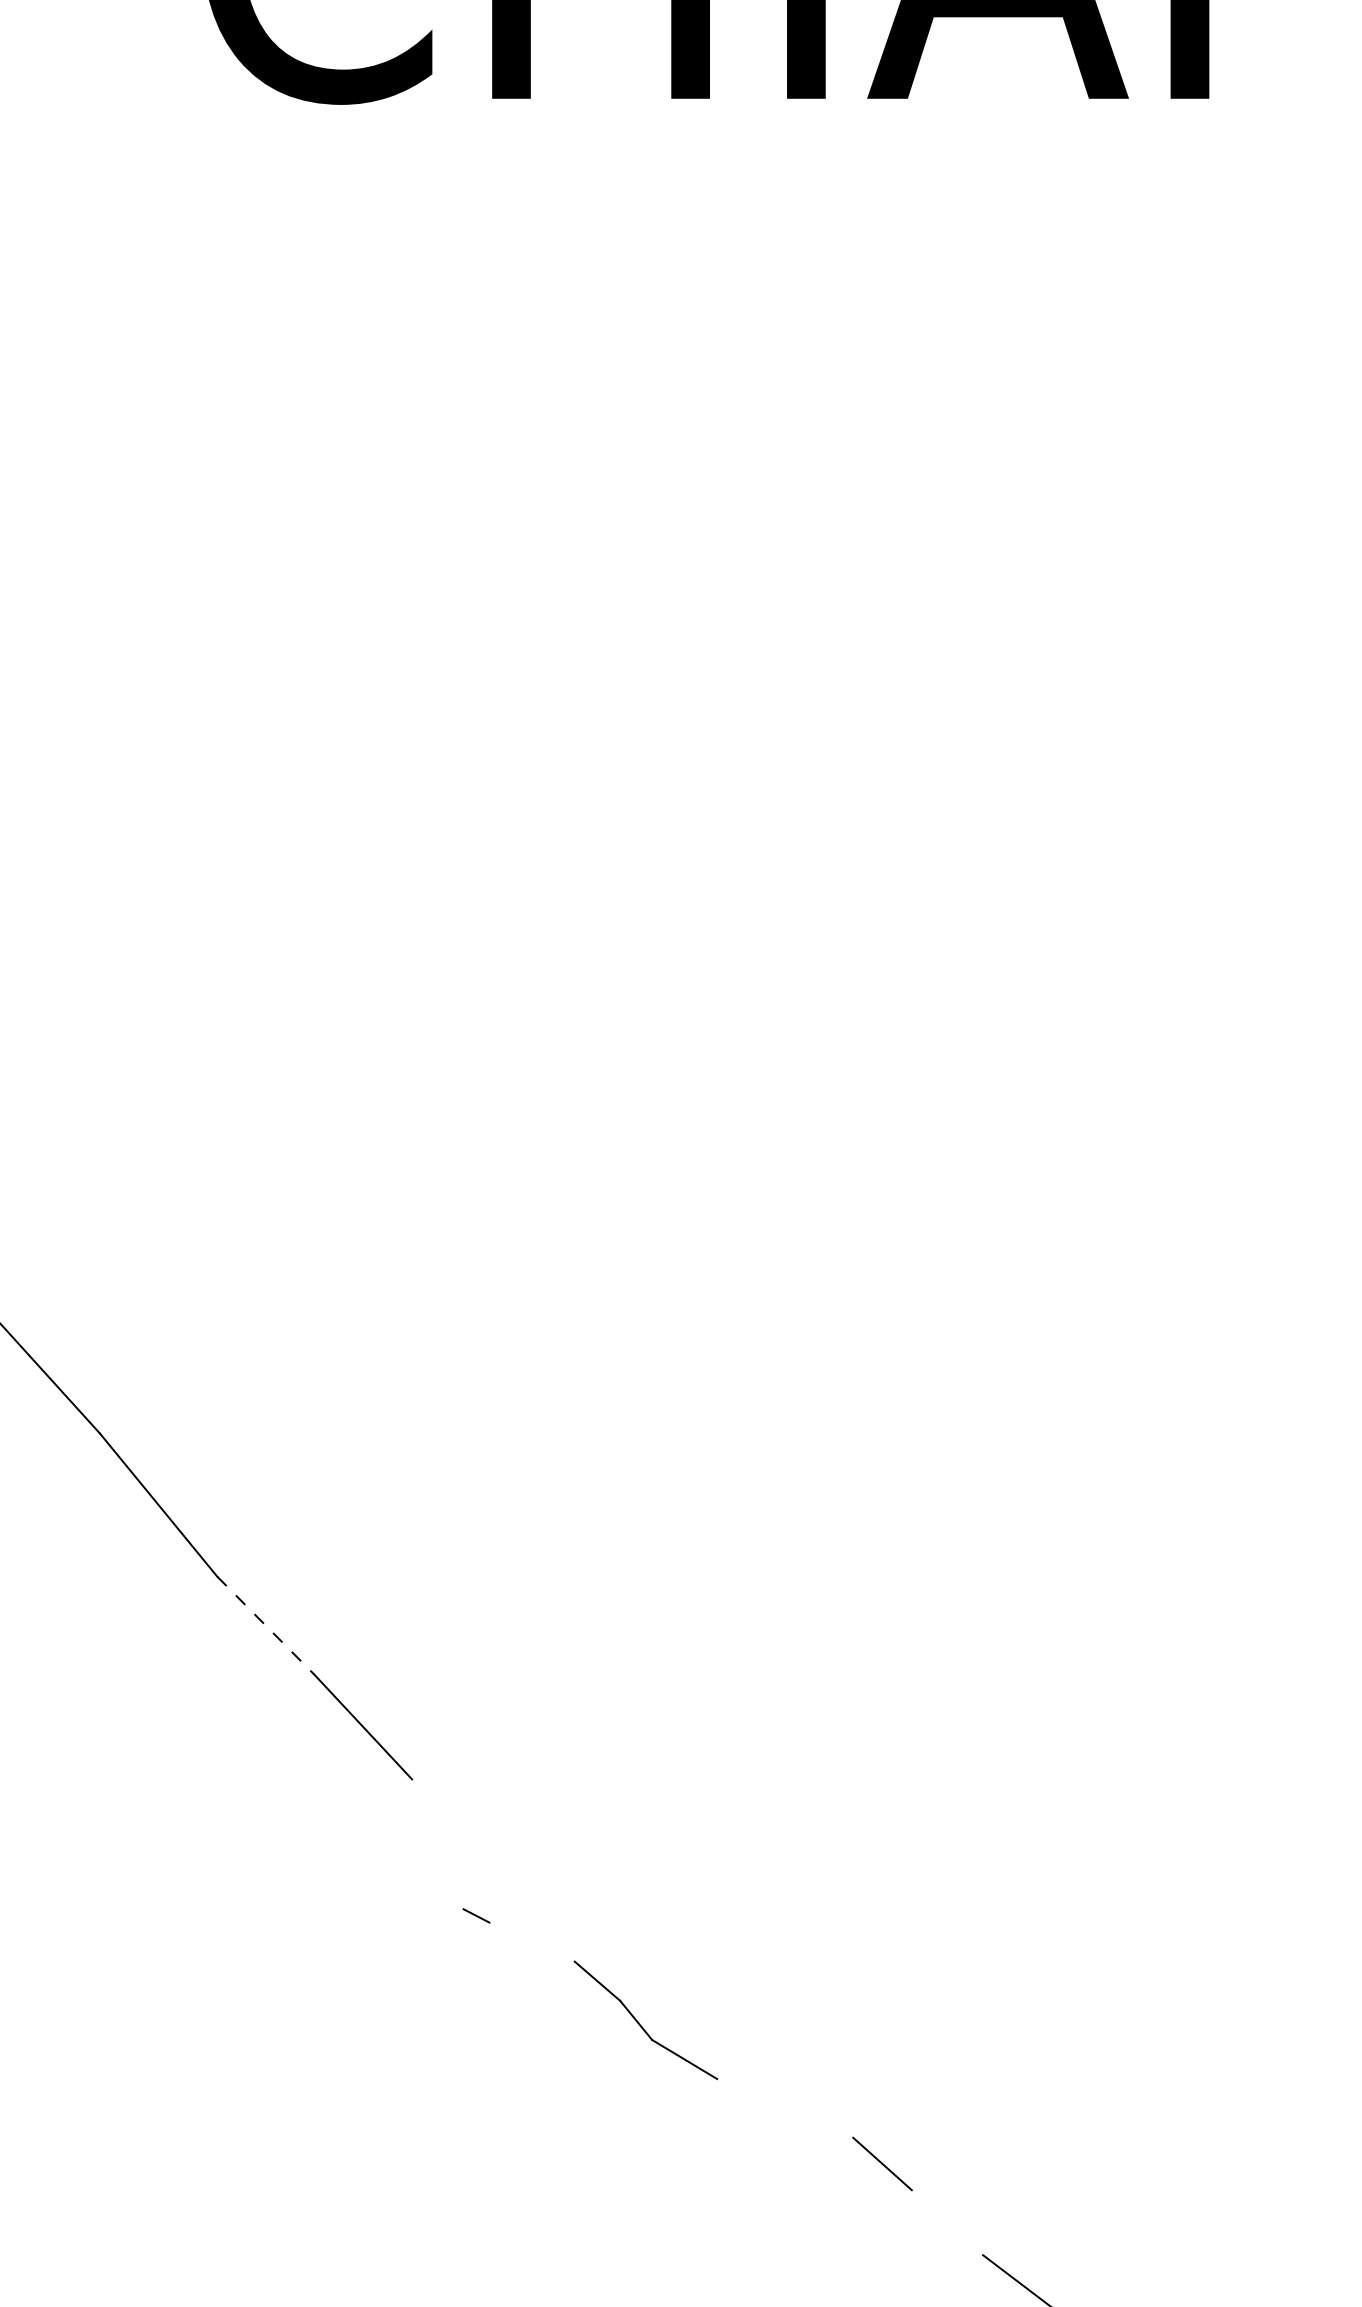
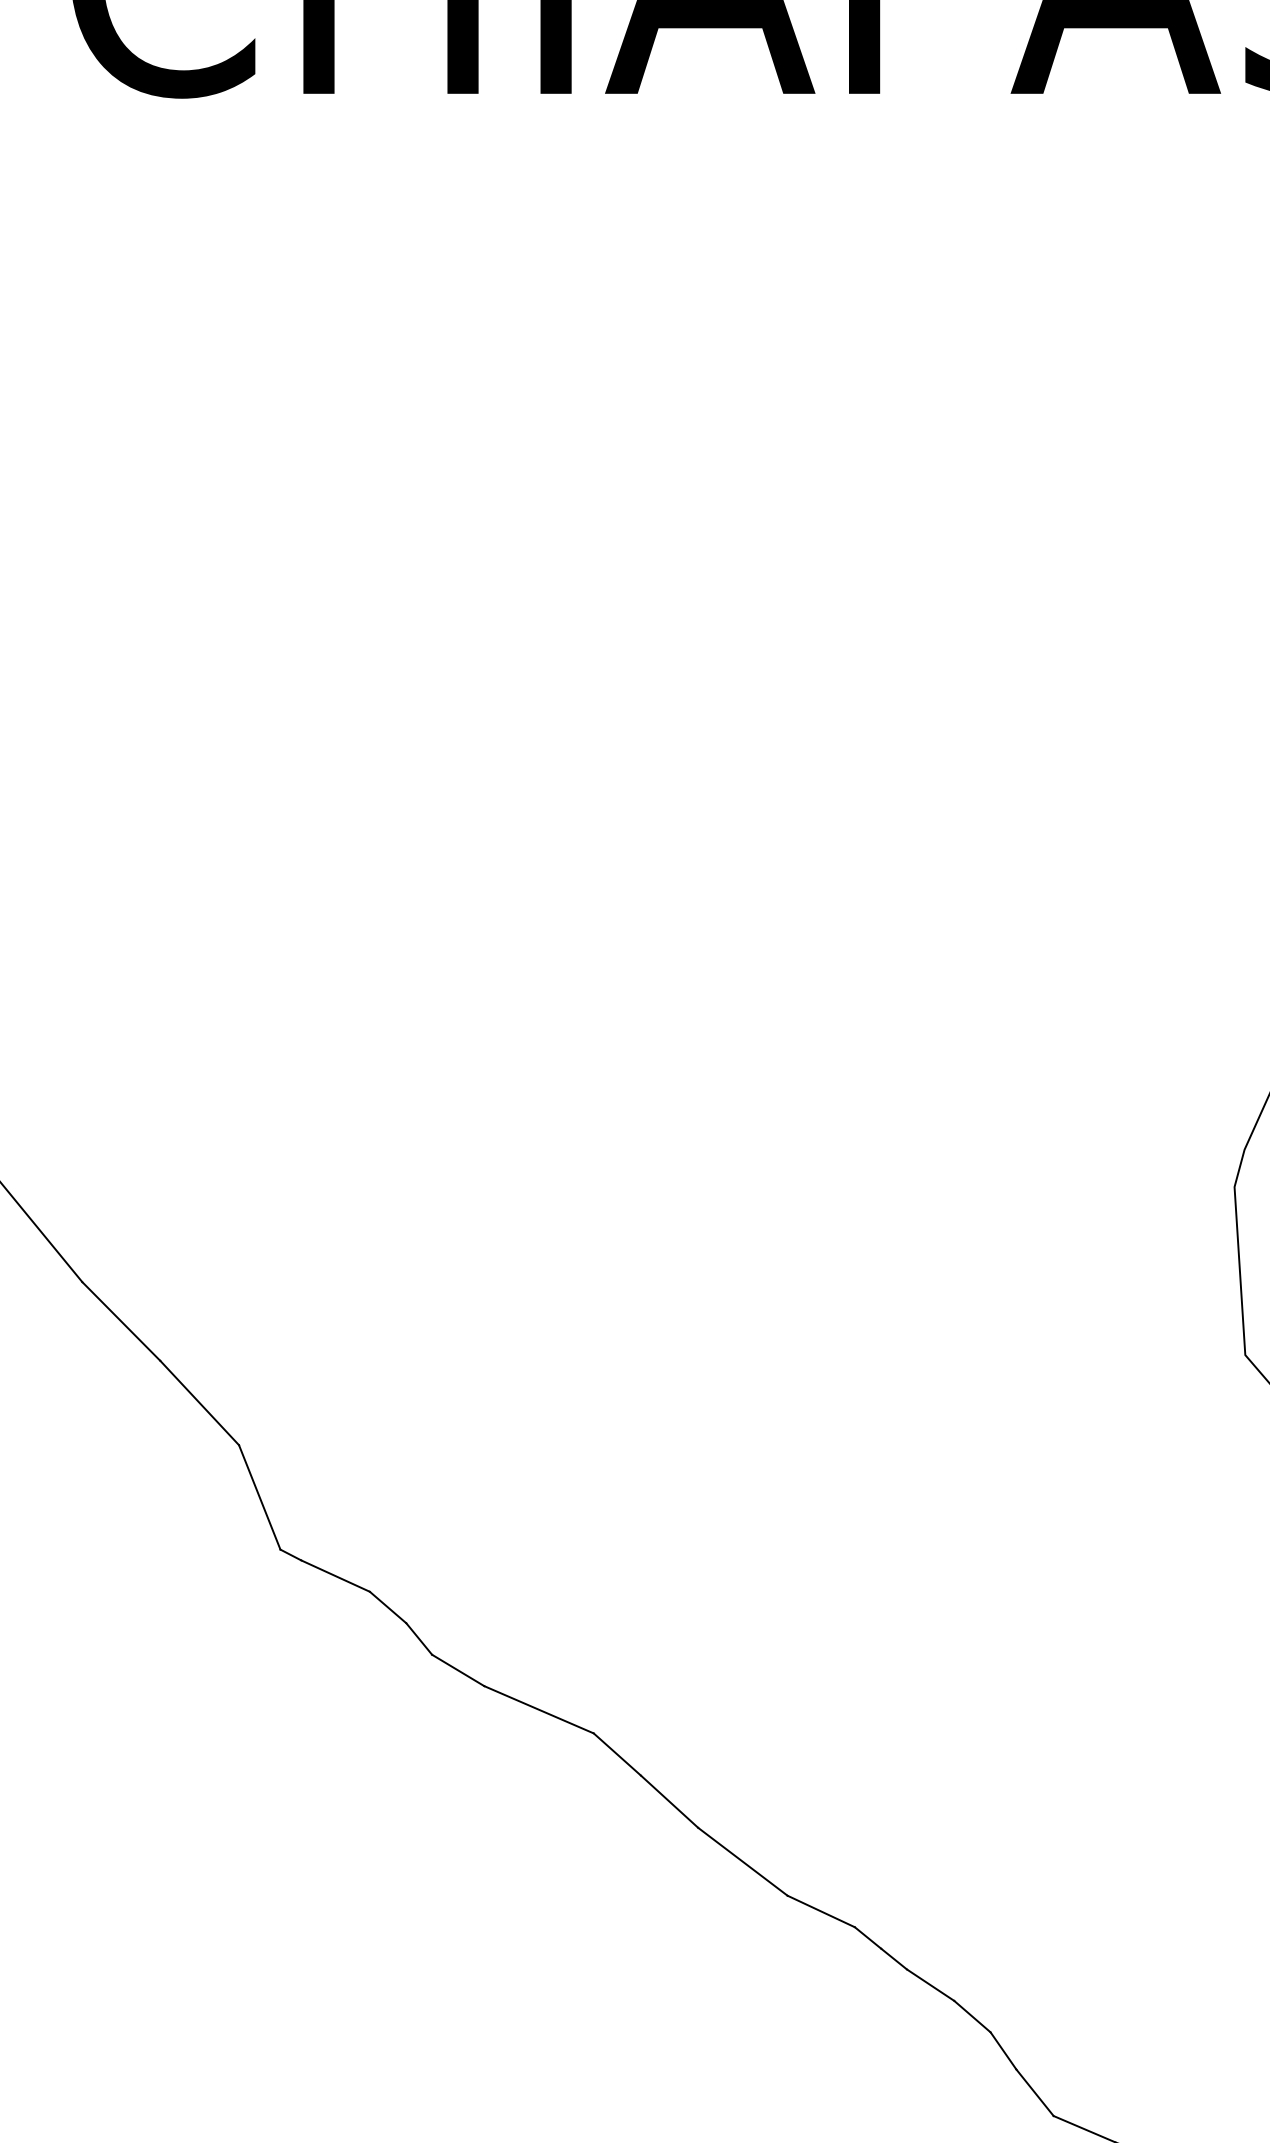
line: (265, 1625) -> (121, 1321), dashed -> solid
line: (437, 1844) -> (259, 1497), added
line: (532, 1941) -> (335, 1575), added
line: (784, 2108) -> (538, 1709), added
line: (947, 2222) -> (669, 1801), added

